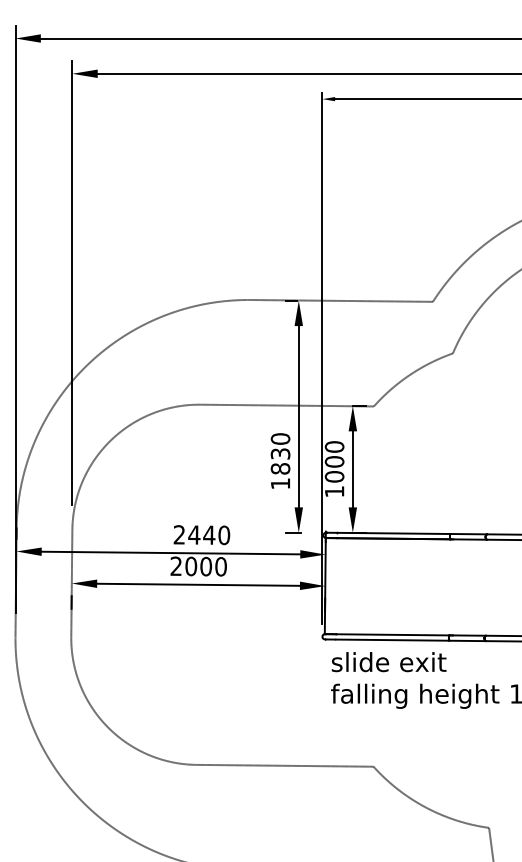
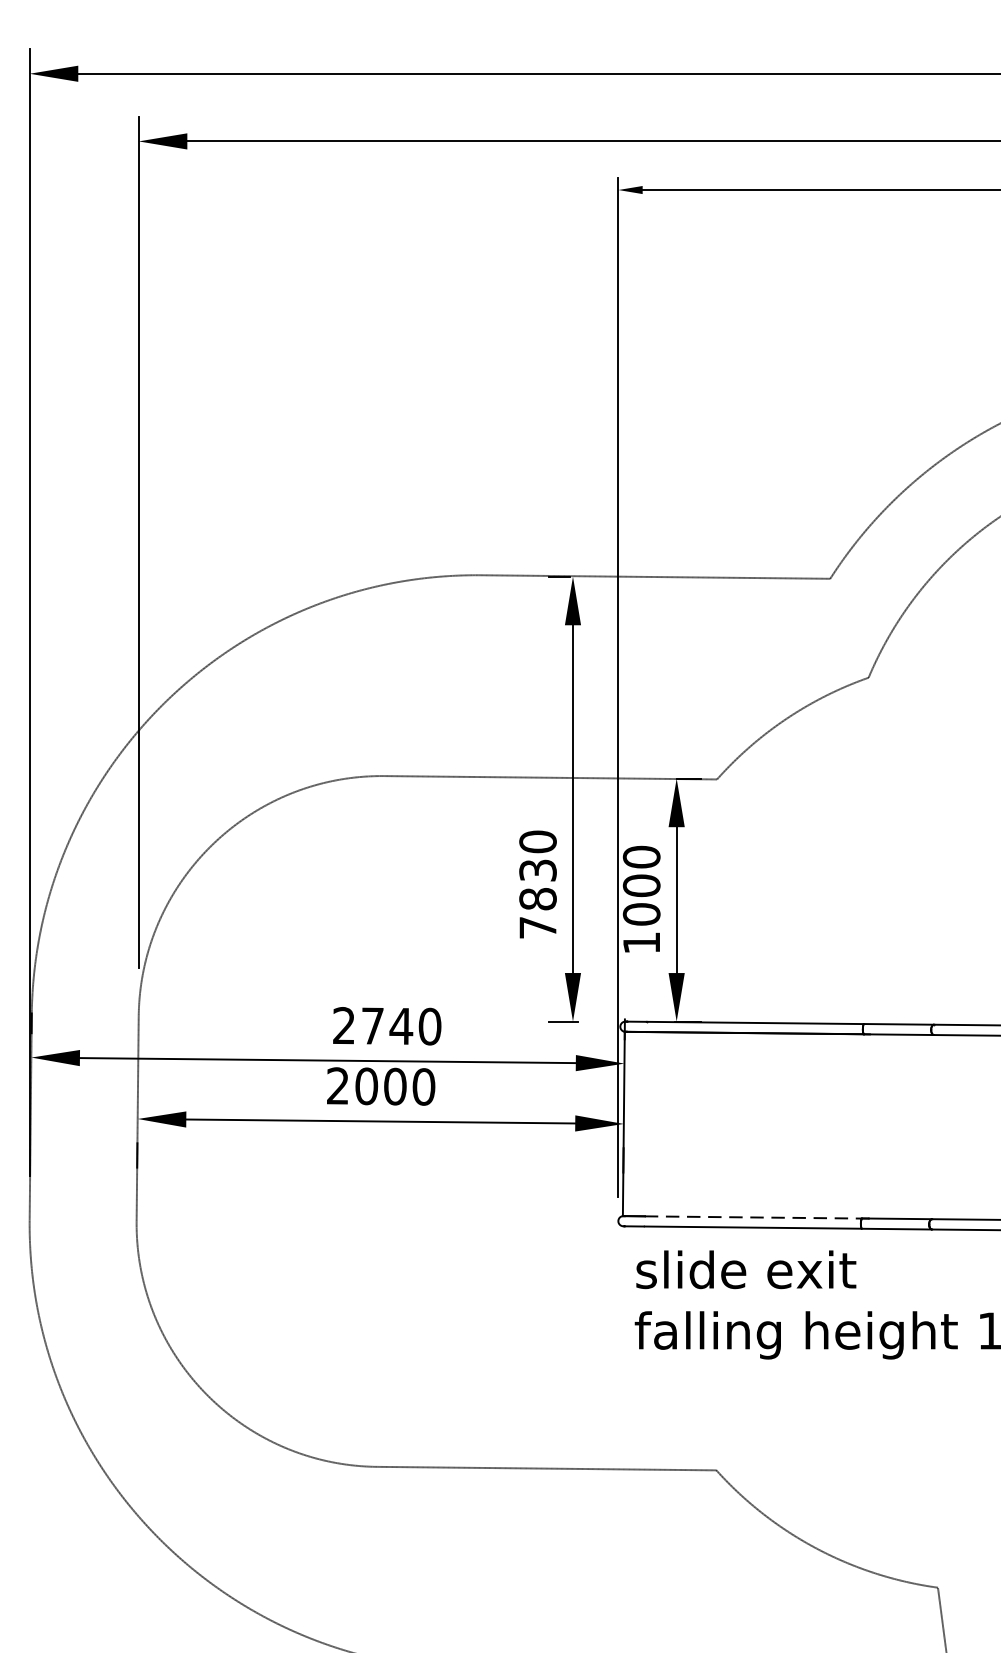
text: (280, 483) -> (537, 927), 1830 -> 7830
text: (194, 534) -> (372, 1025), 2440 -> 2740
line: (392, 634) -> (752, 1216), solid -> dashed

